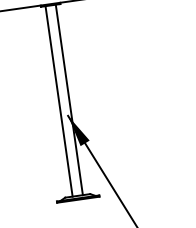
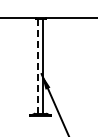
line: (59, 101) -> (38, 66), solid -> dashed

